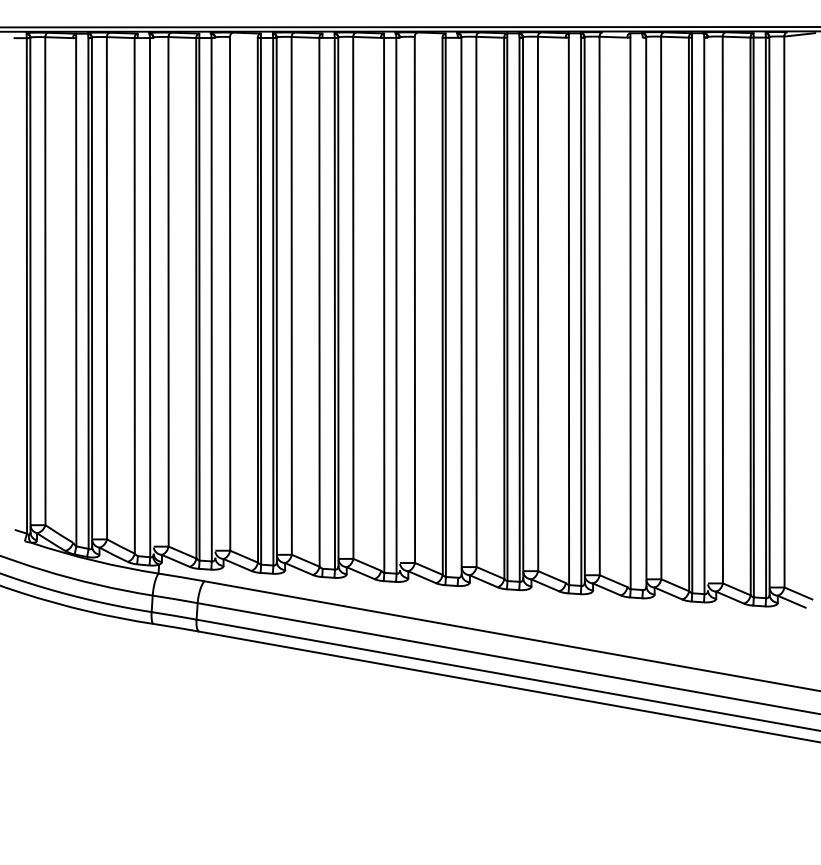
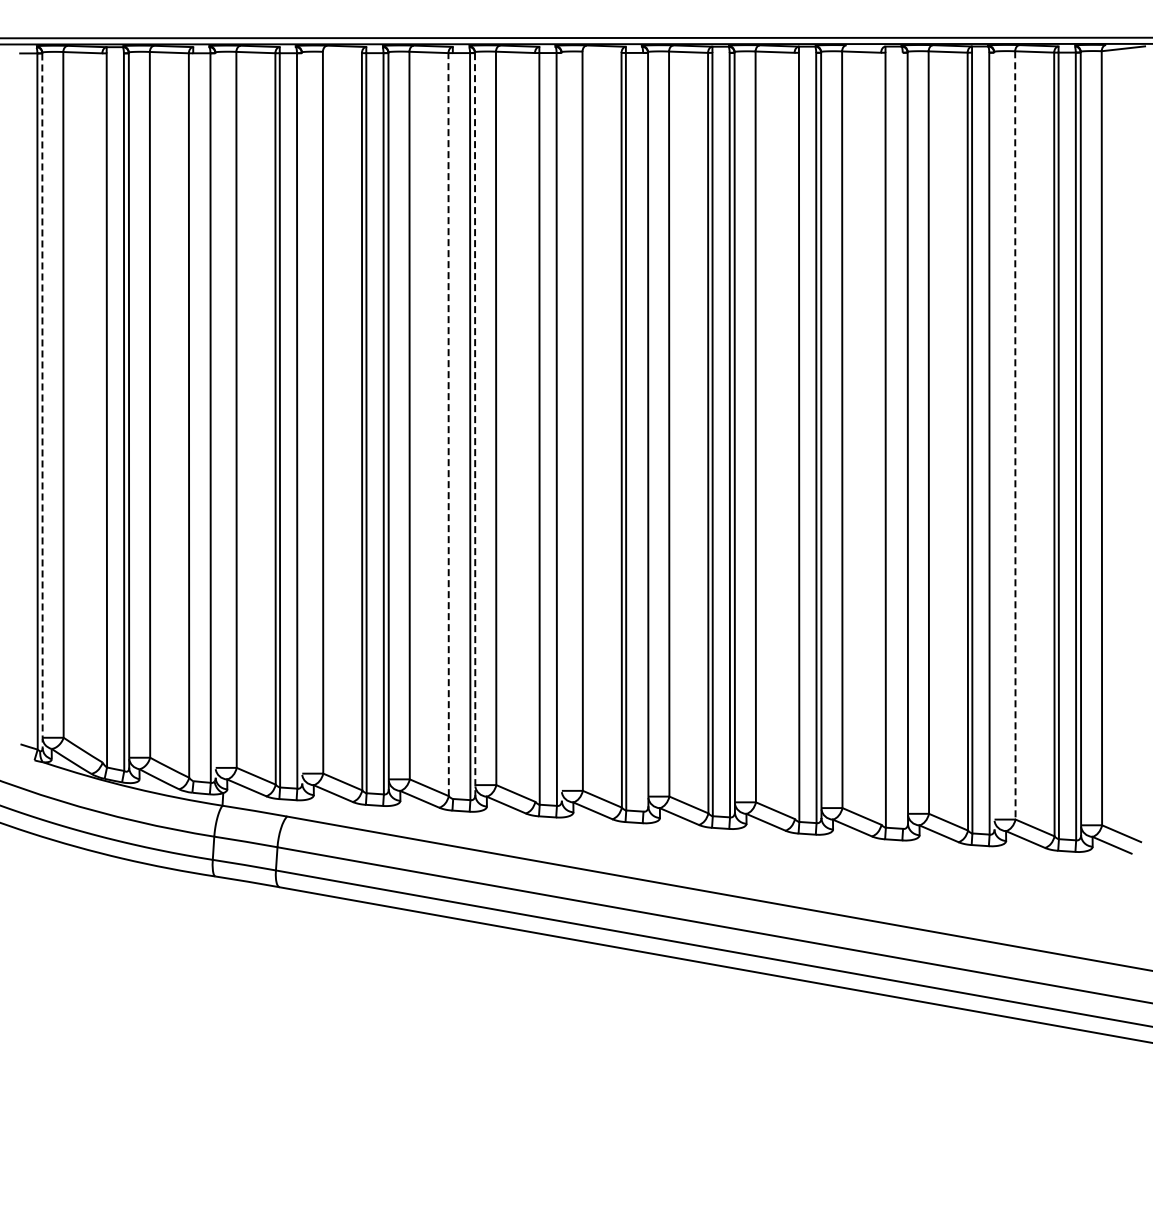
line: (30, 285) -> (42, 401), solid -> dashed
line: (319, 302) -> (448, 424), solid -> dashed
line: (338, 302) -> (475, 424), solid -> dashed
line: (722, 310) -> (1015, 435), solid -> dashed

